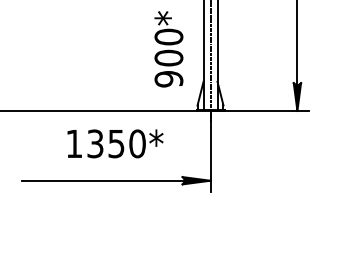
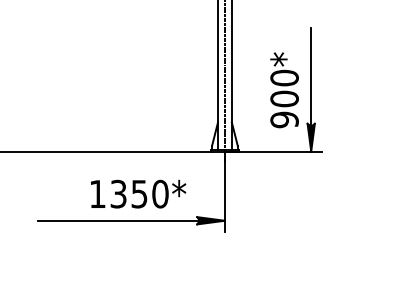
text: (168, 49) -> (284, 90), moved
text: (115, 143) -> (138, 193), moved

